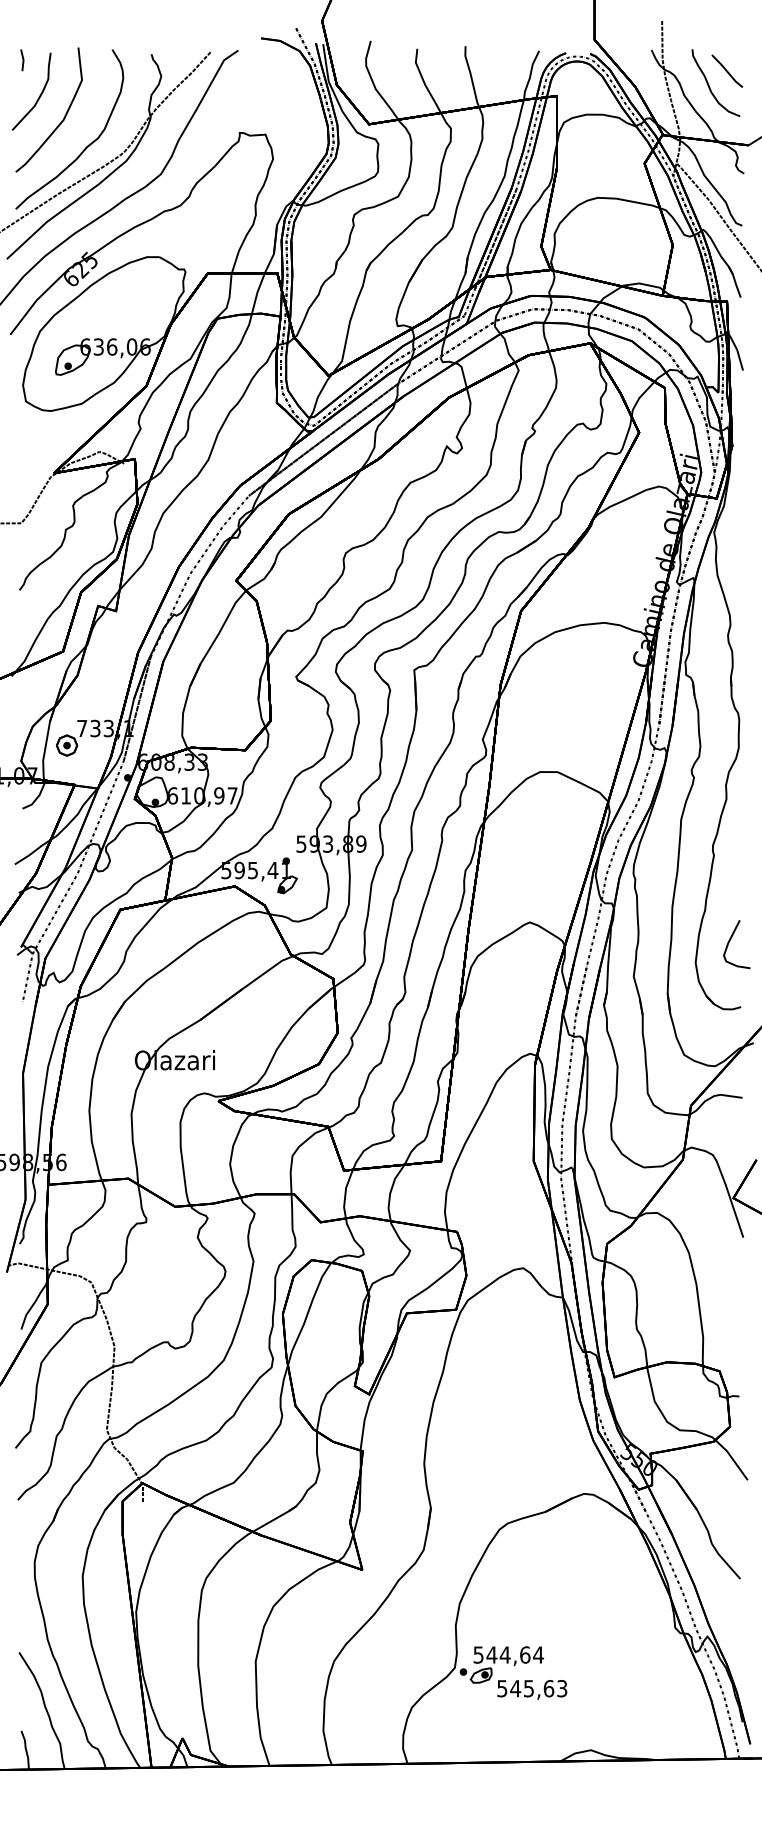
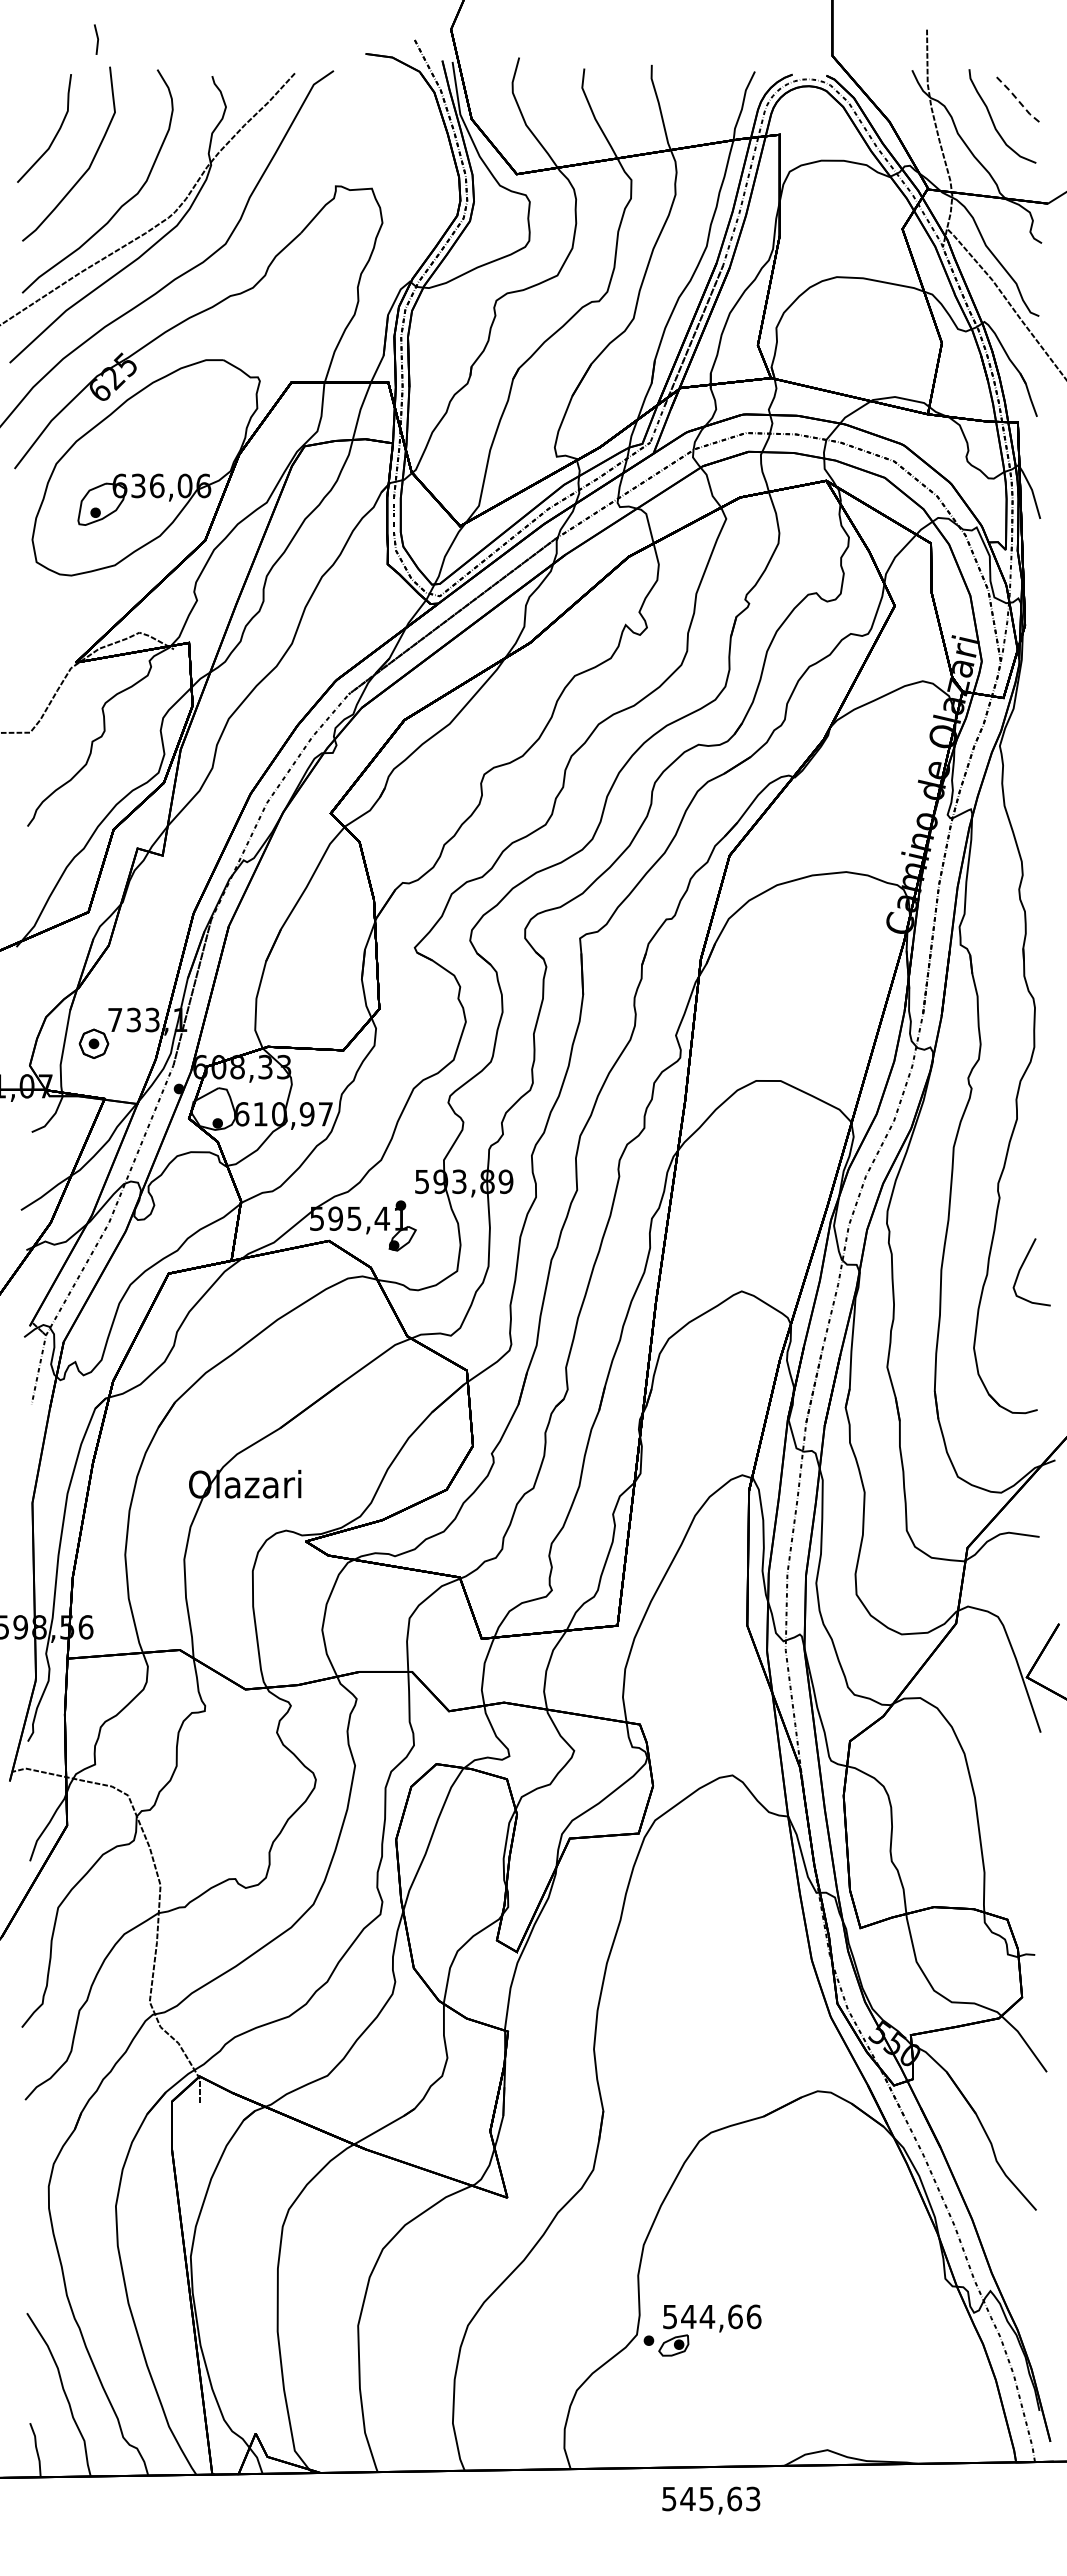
line: (23, 60) -> (97, 39), moved
line: (727, 71) -> (1018, 100), solid -> dashed
curve: (730, 941) -> (1022, 1267), moved
text: (538, 1654) -> (753, 2316), 544,64 -> 544,66
text: (532, 1689) -> (711, 2500), moved

